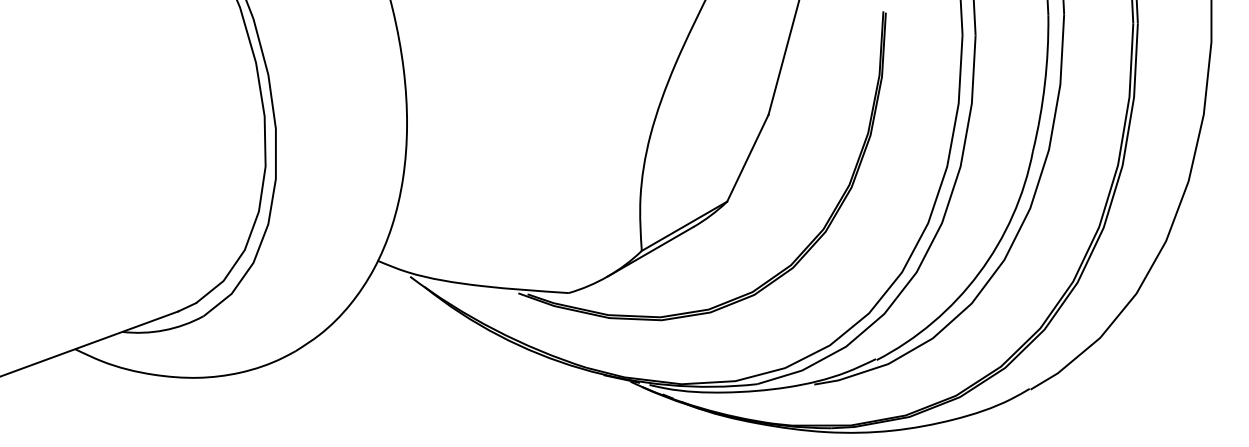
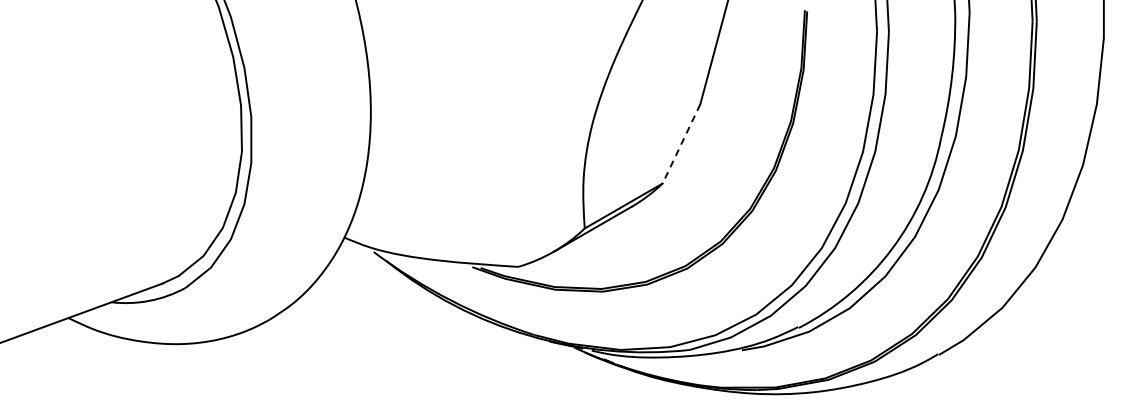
line: (747, 158) -> (681, 144), solid -> dashed

